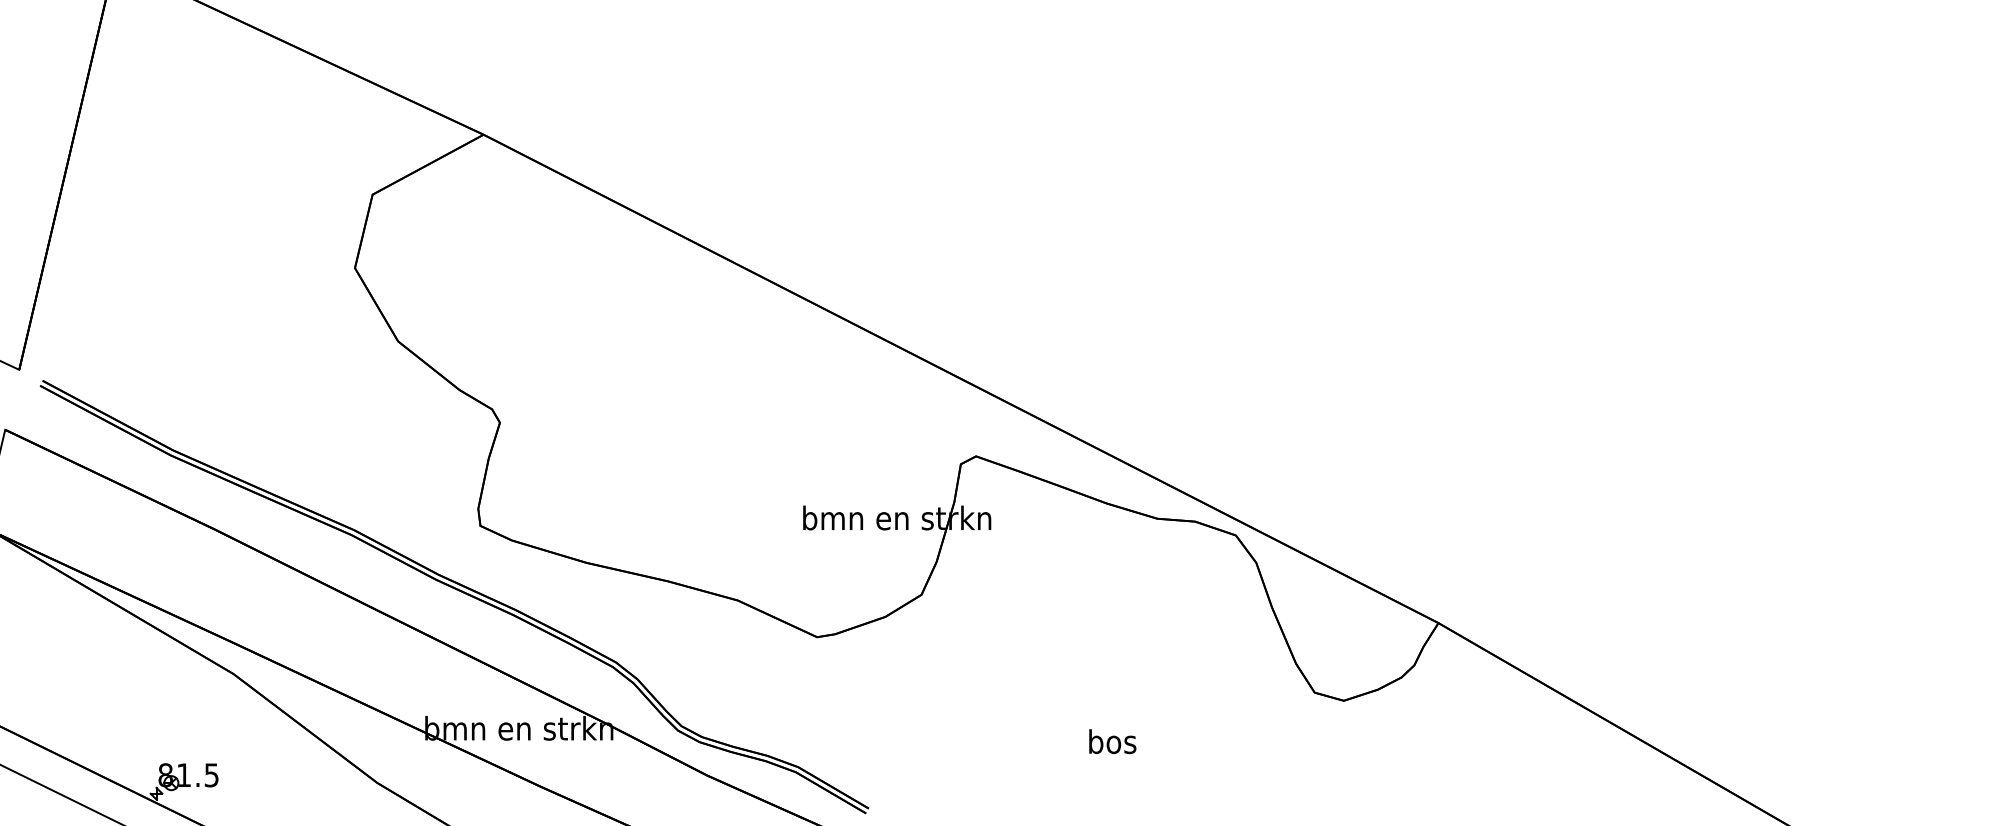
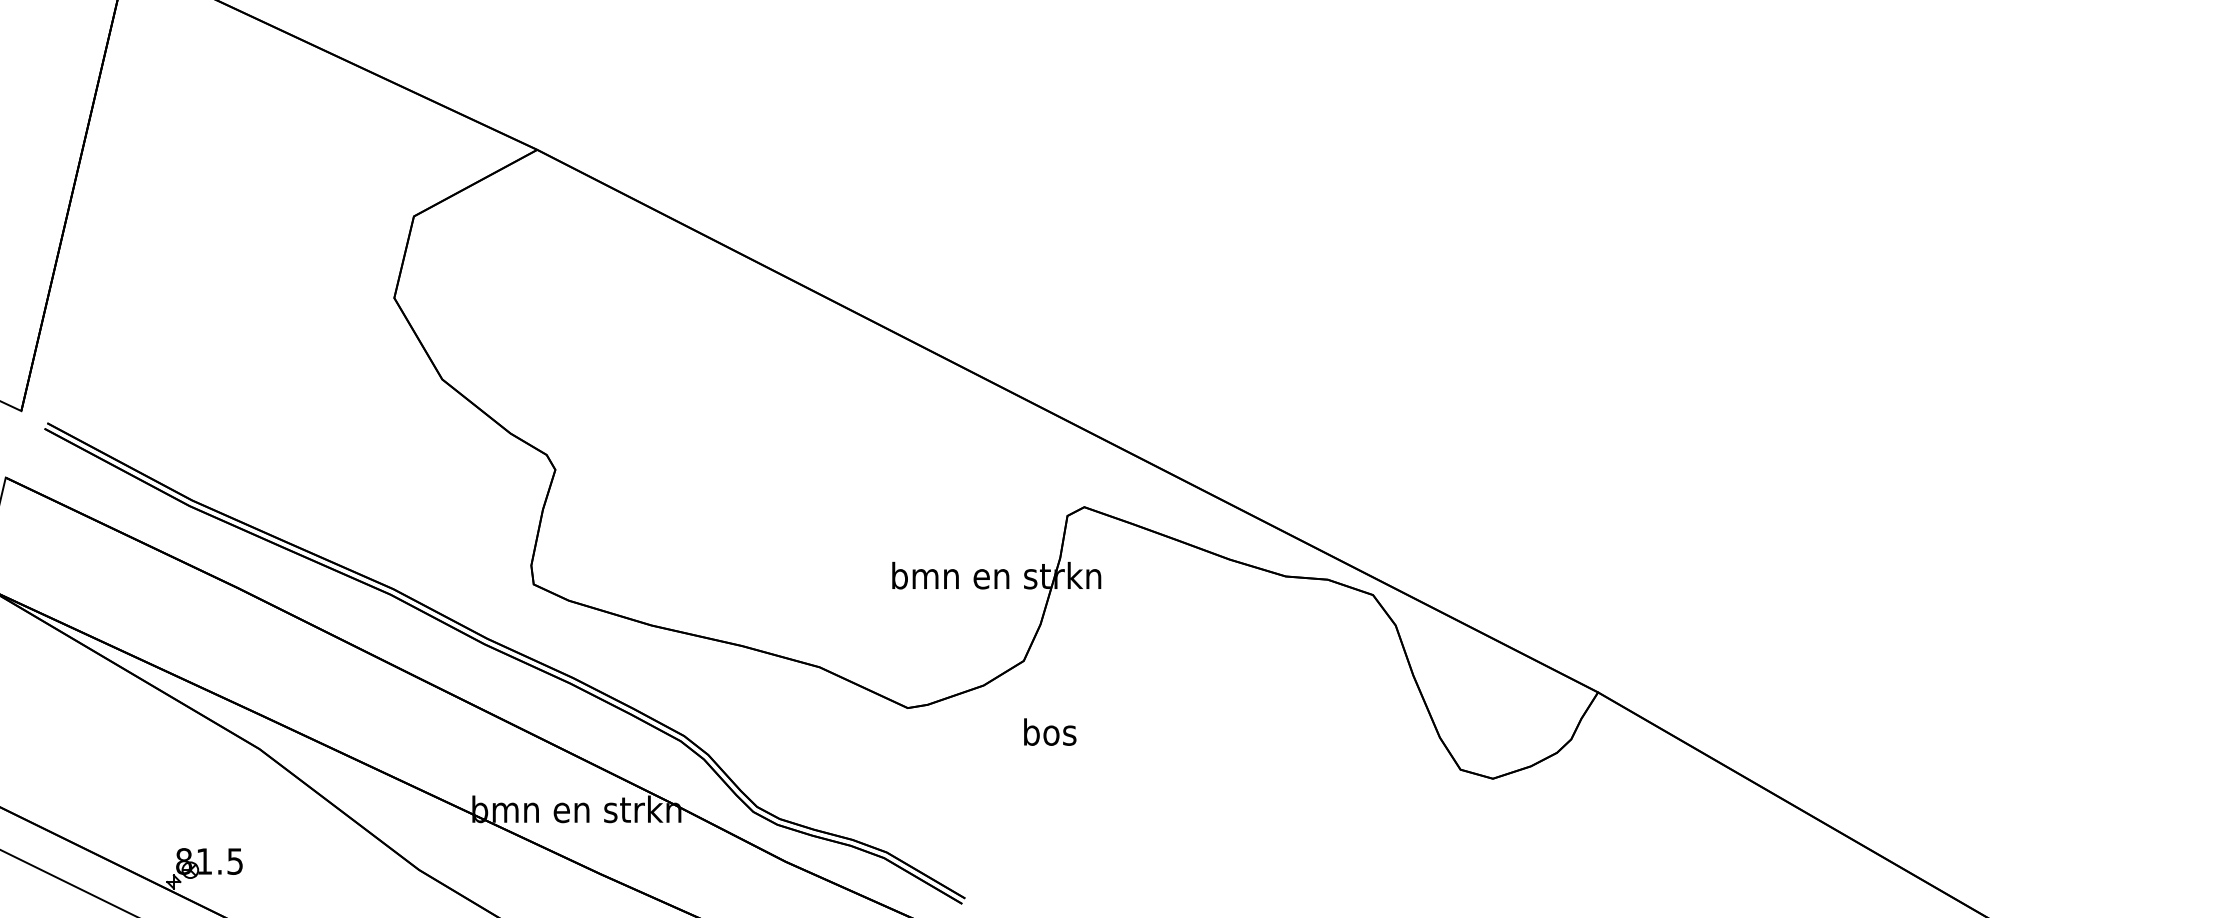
text: (1113, 741) -> (1050, 731), moved

